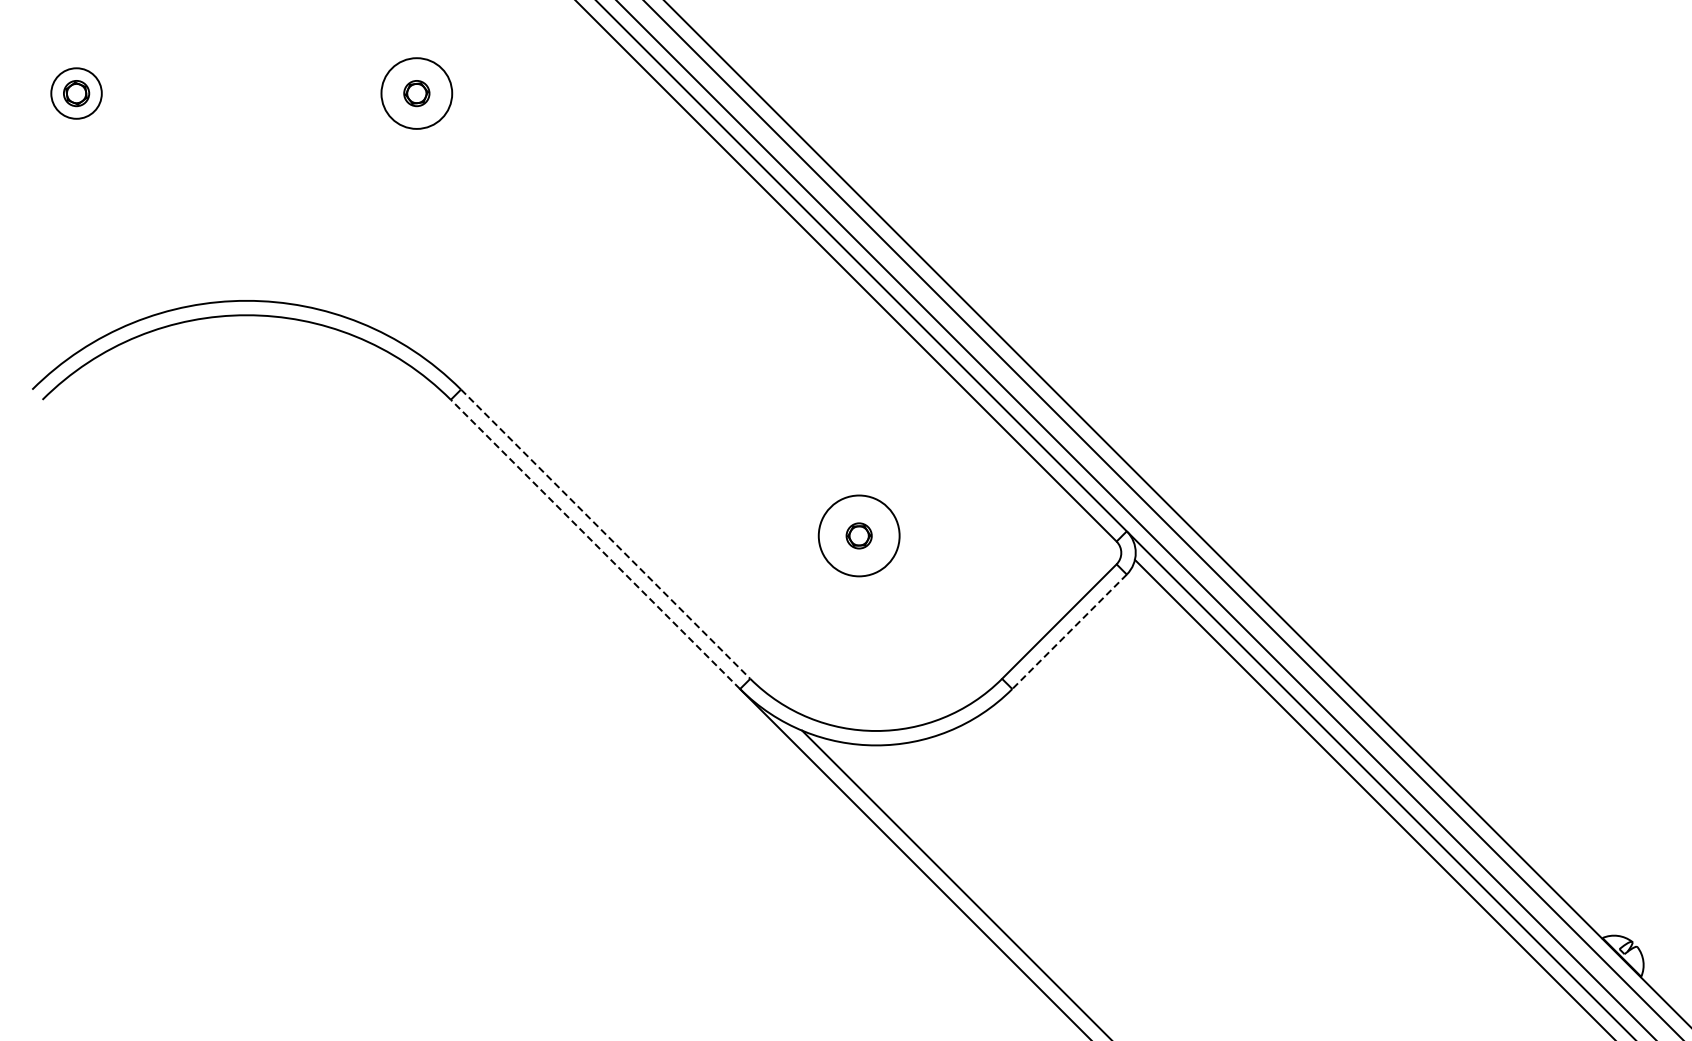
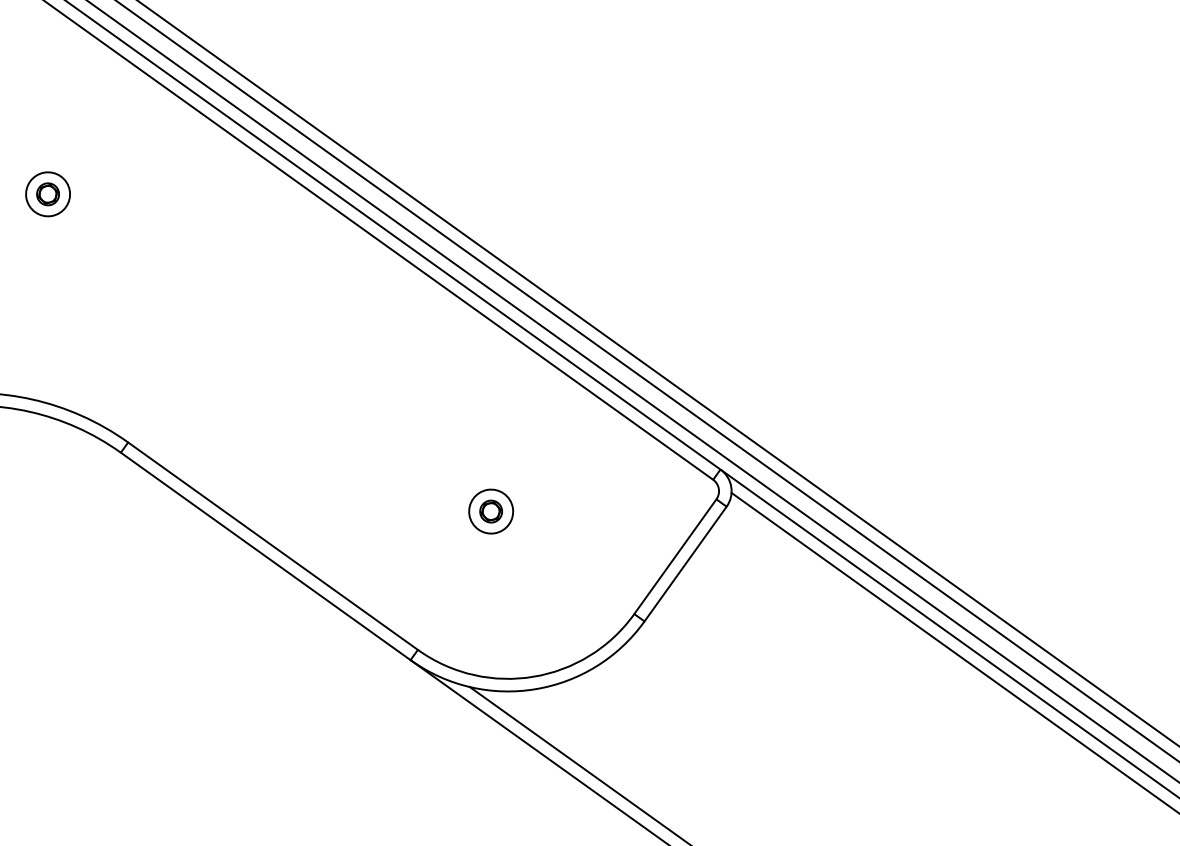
circle: (416, 93) -> (47, 194), size x0.71
line: (605, 534) -> (272, 546), dashed -> solid
circle: (858, 535) -> (490, 511), size x0.62
line: (595, 544) -> (265, 556), dashed -> solid
line: (1069, 631) -> (685, 563), dashed -> solid

